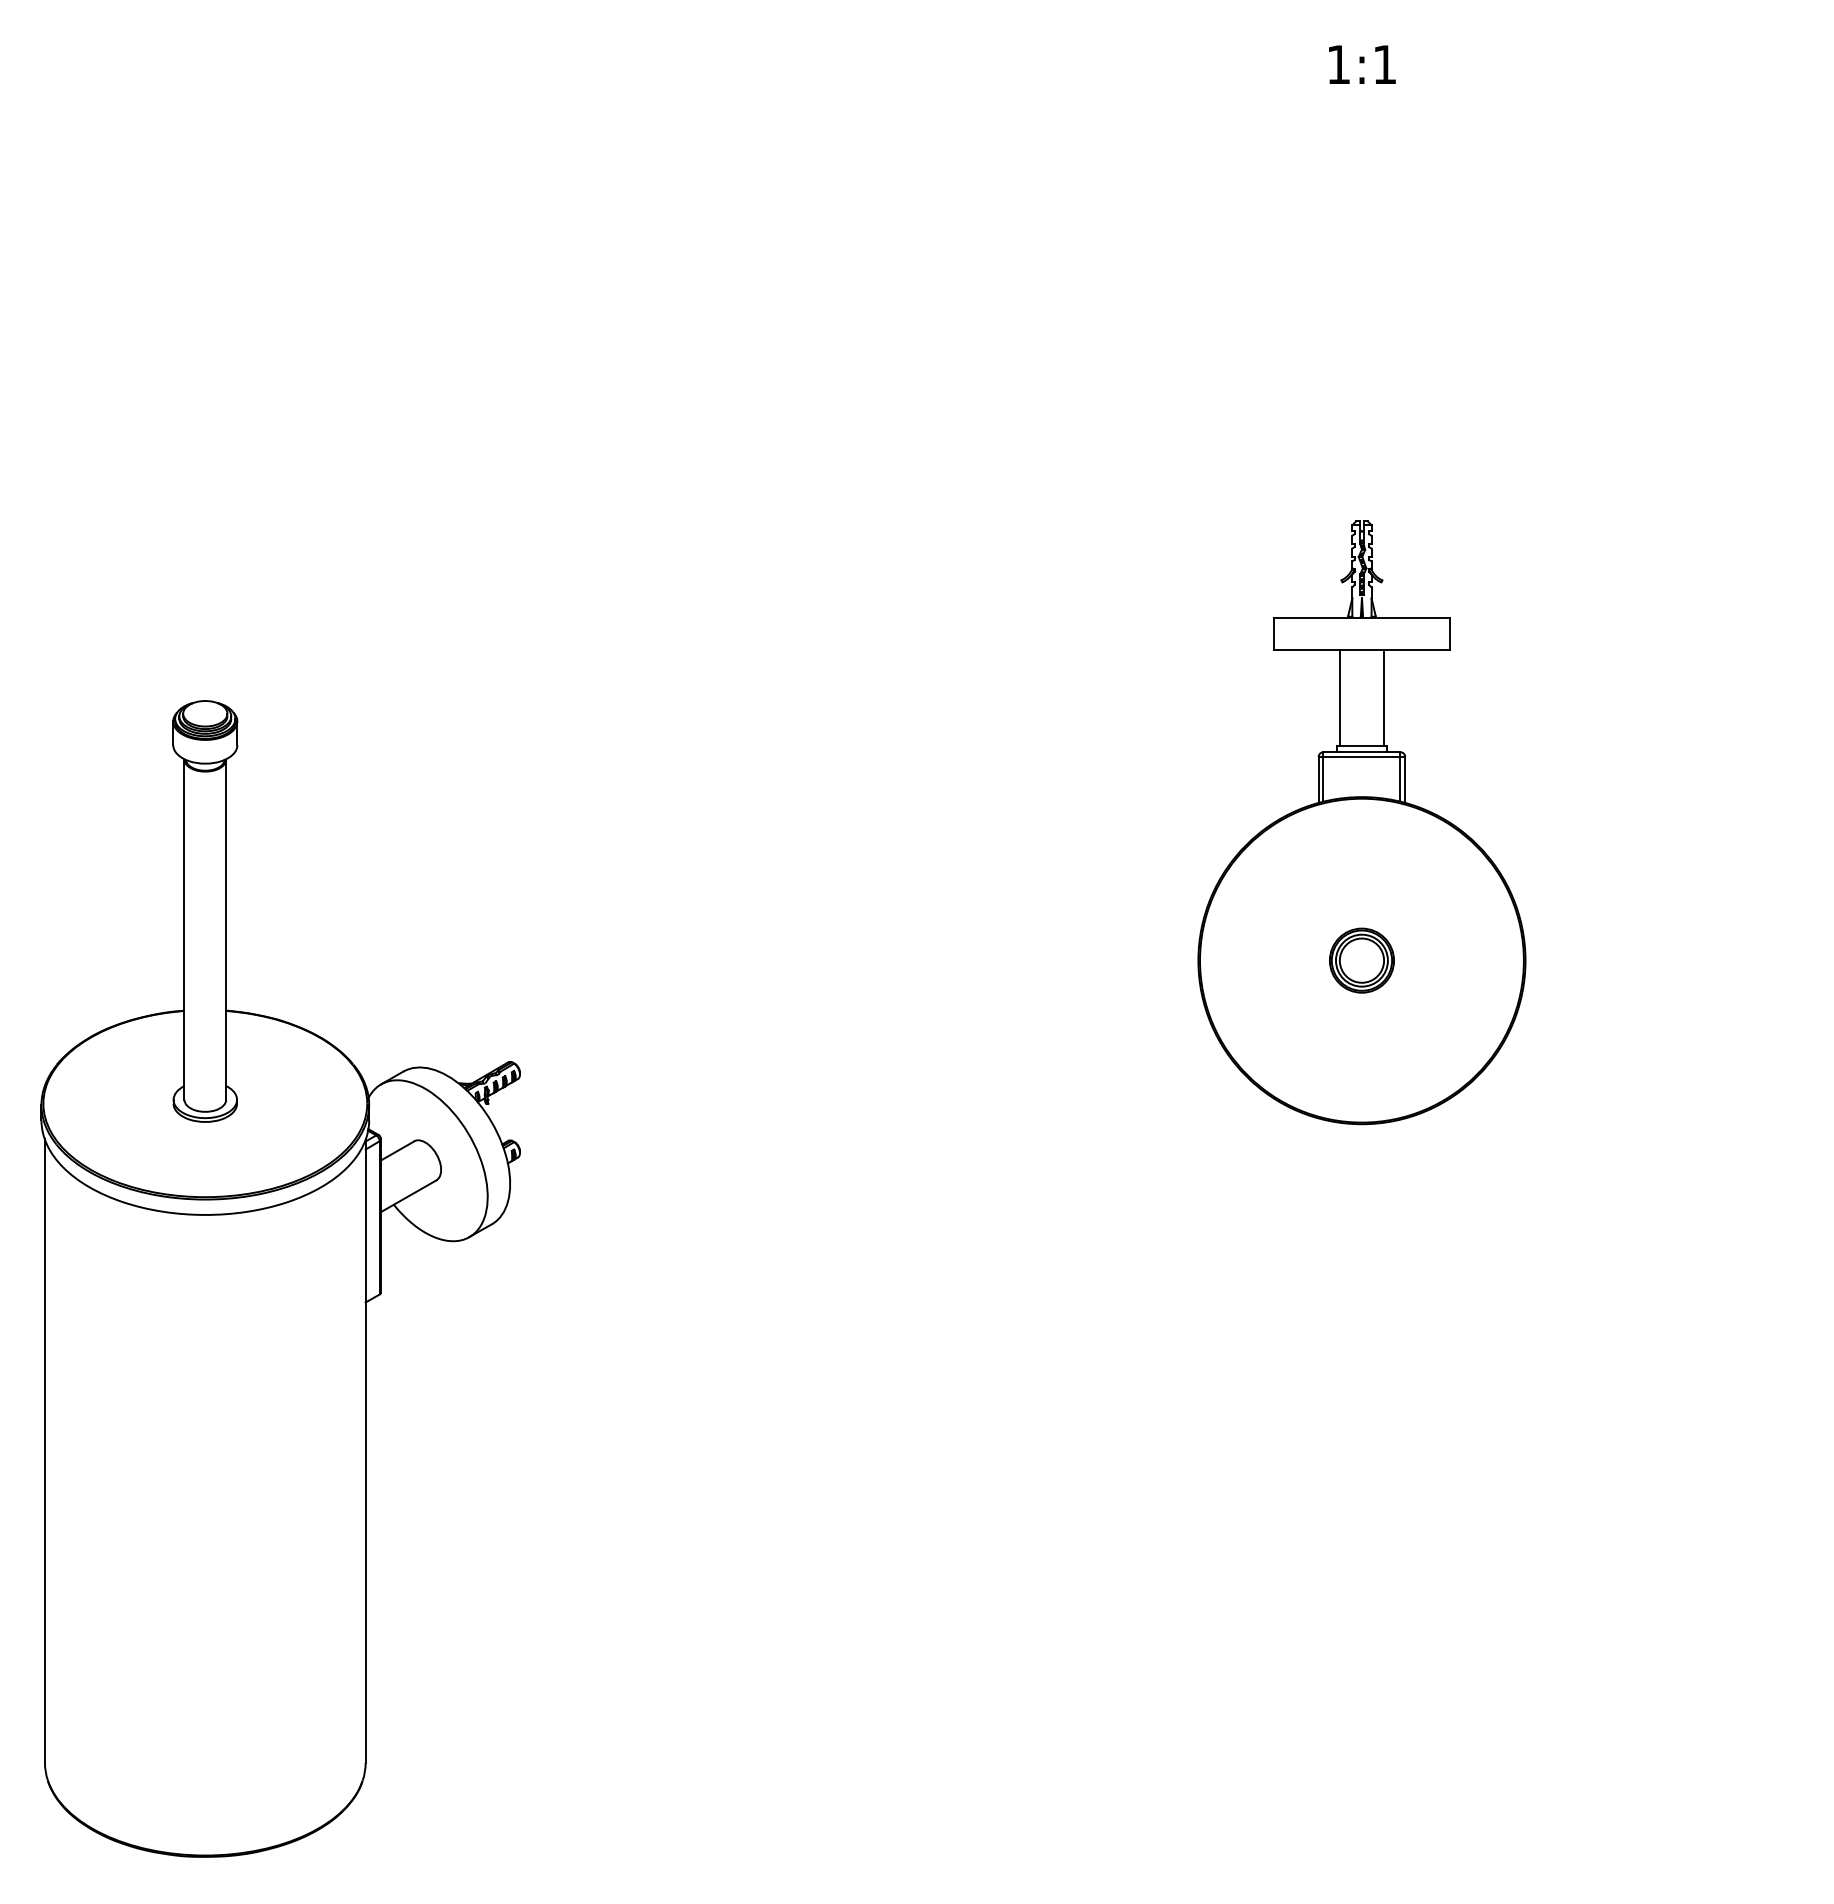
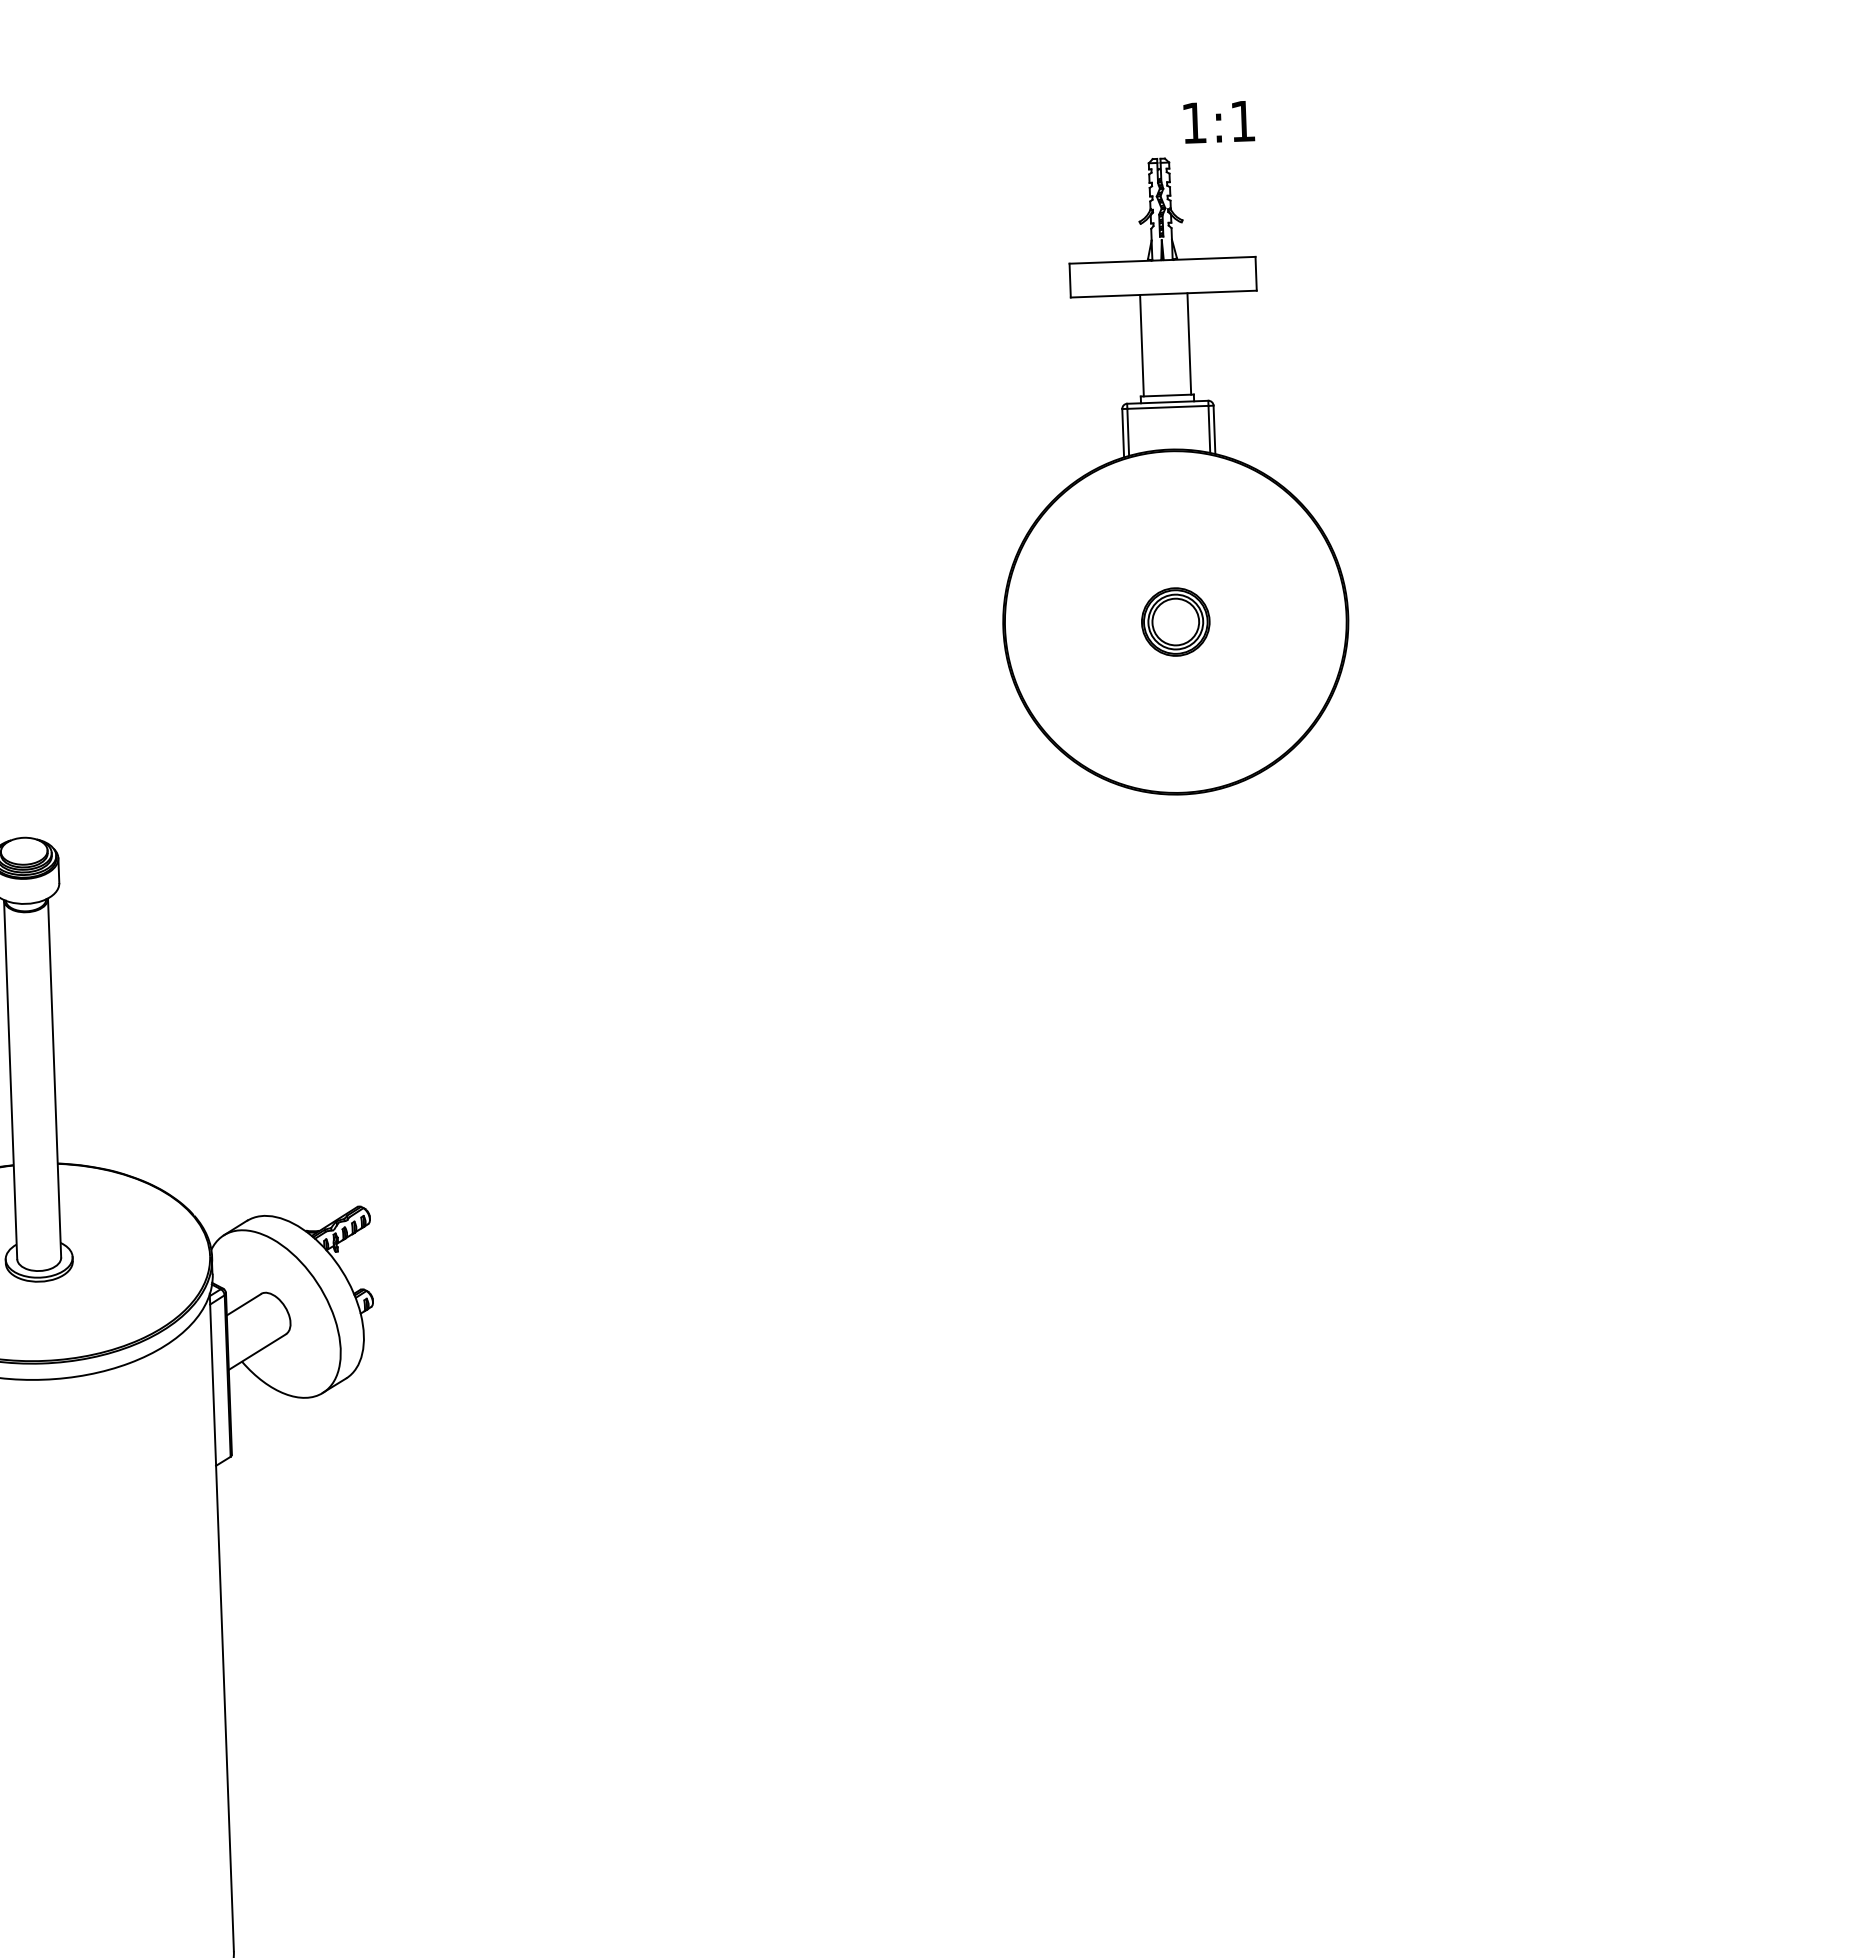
part: (1361, 822) -> (1169, 476), moved

